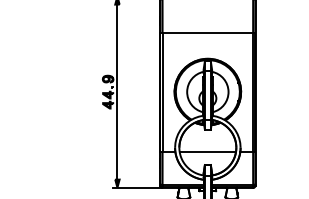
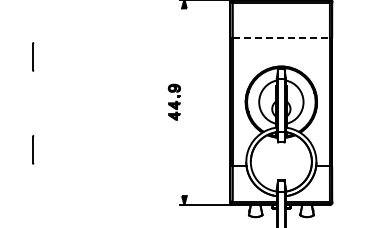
line: (207, 32) -> (281, 38), solid -> dashed
line: (117, 92) -> (184, 102), removed
line: (207, 152) -> (281, 166), removed

